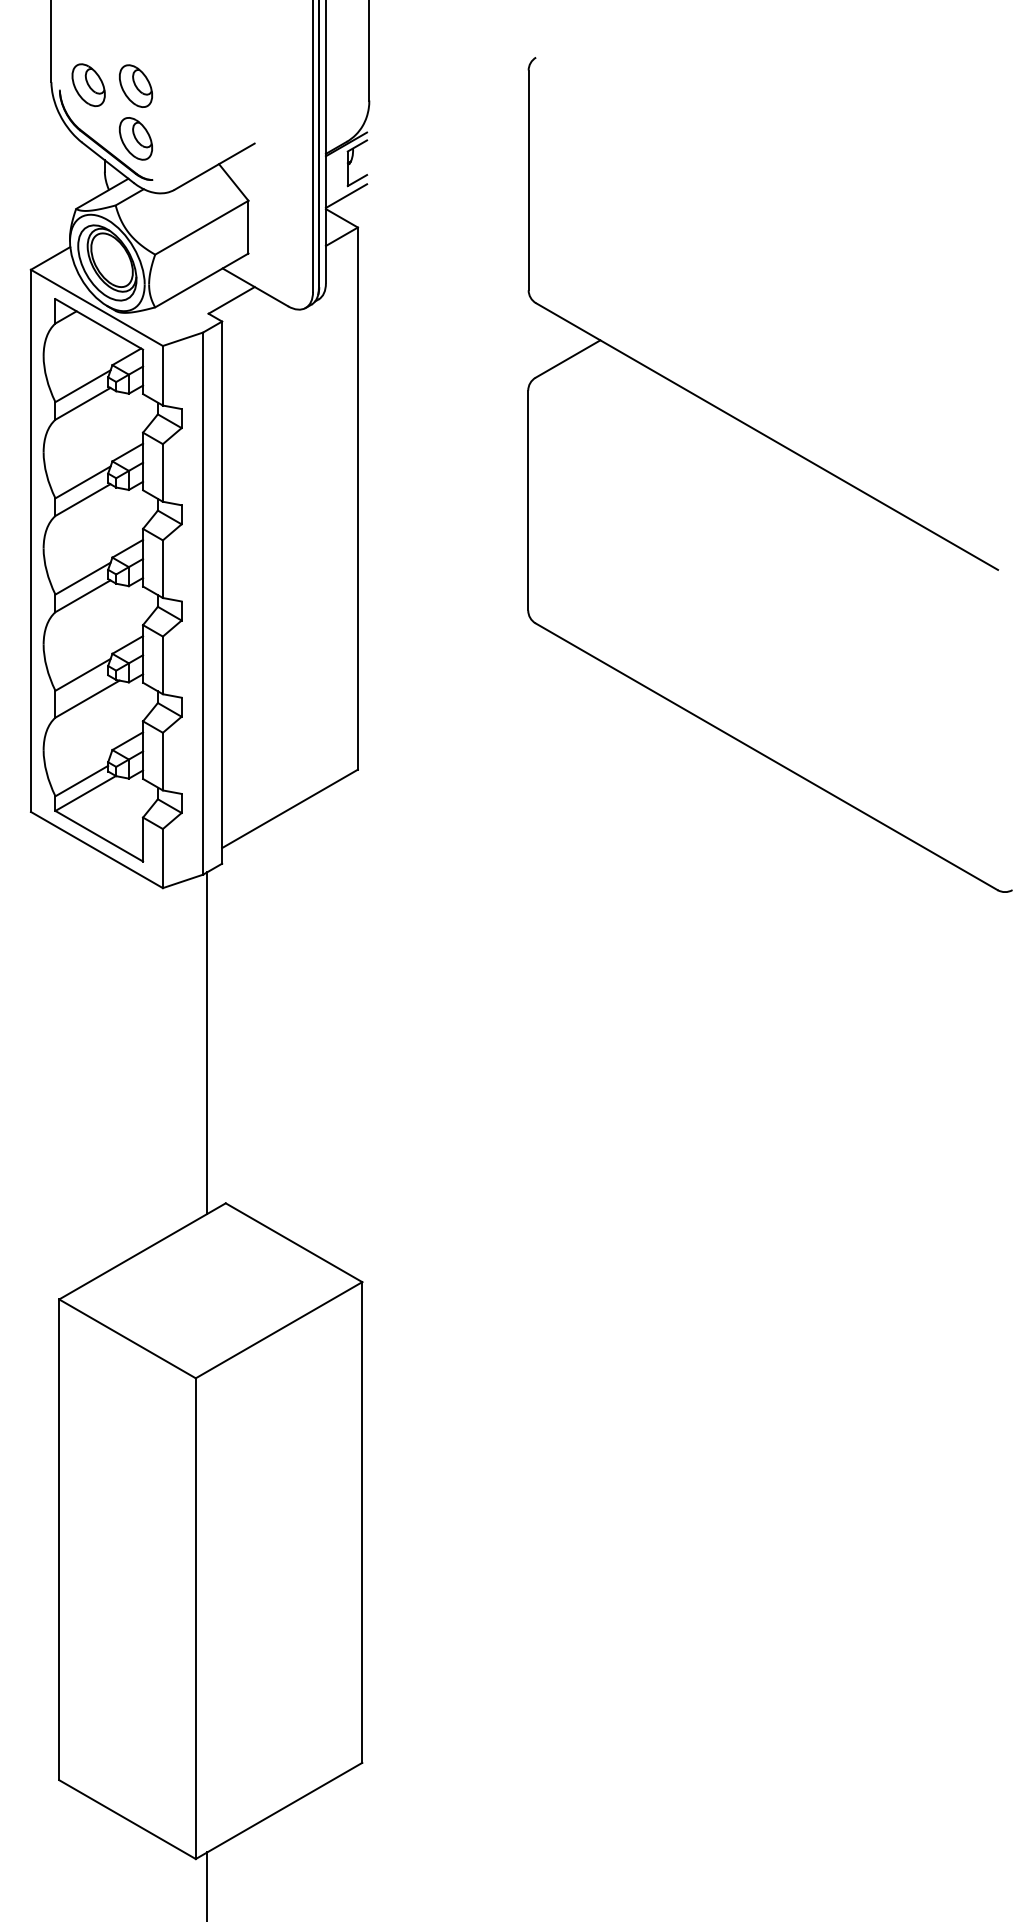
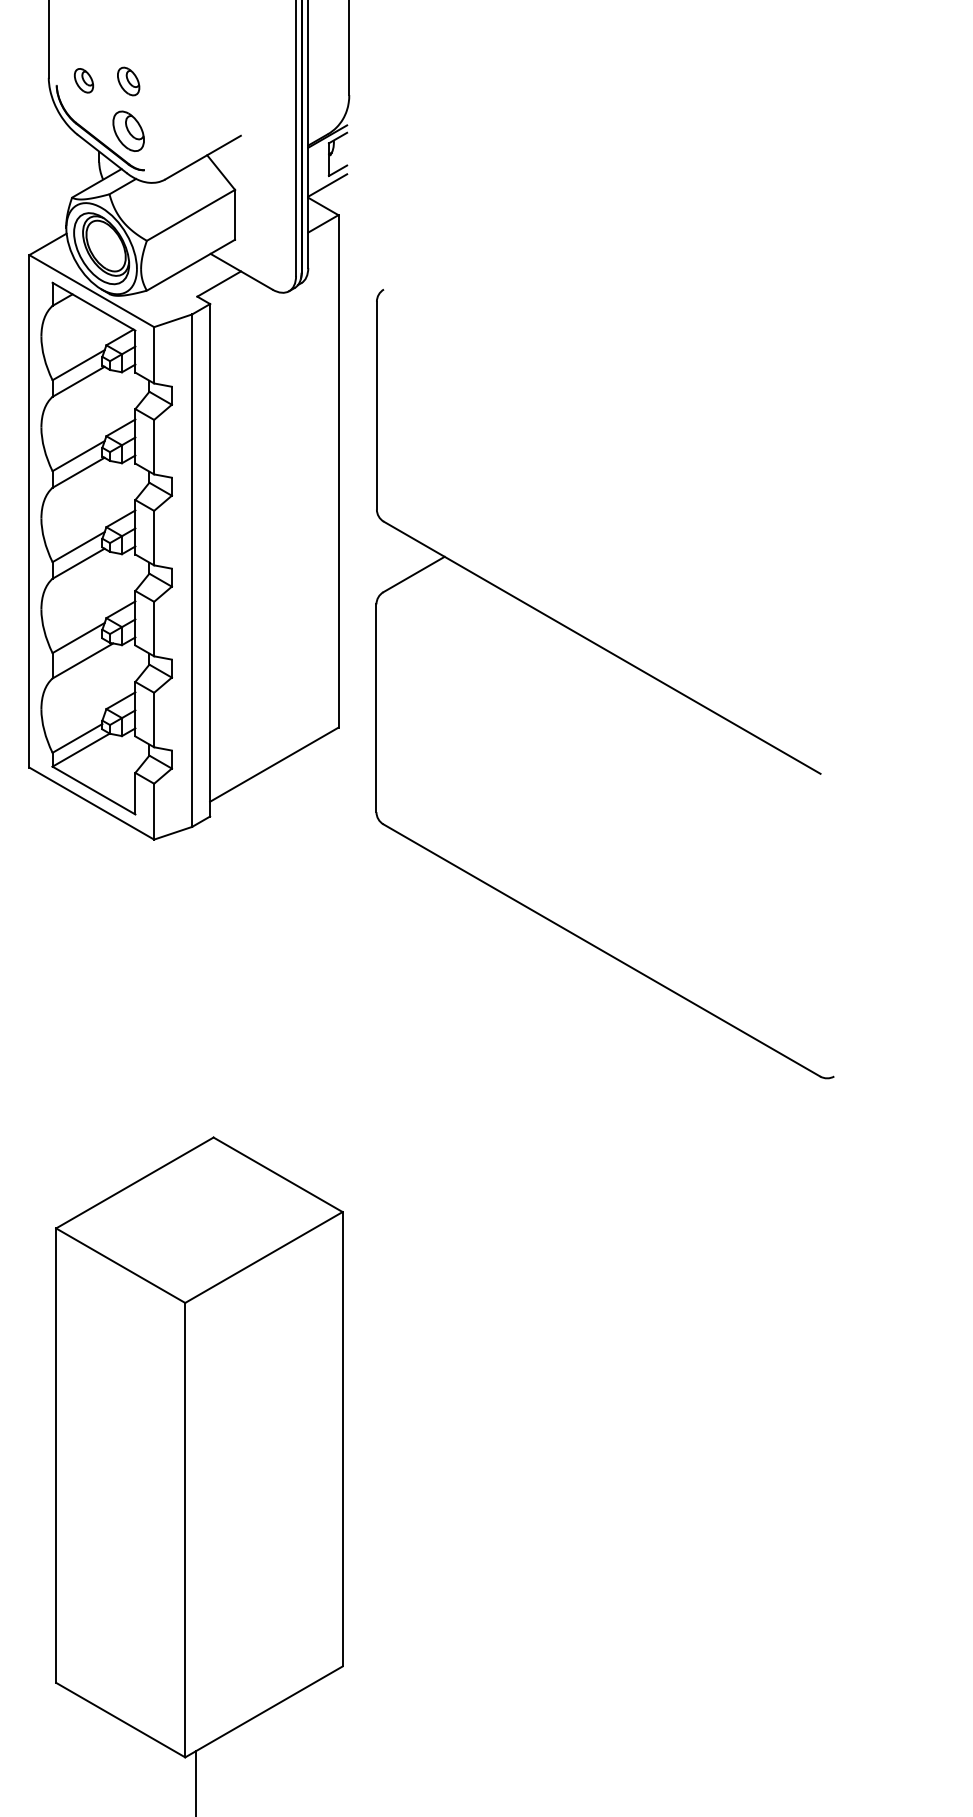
part: (88, 85) -> (83, 80), size x0.6
part: (135, 86) -> (128, 81), size x0.7
part: (784, 447) -> (618, 658), moved
line: (207, 1042) -> (196, 985), removed

